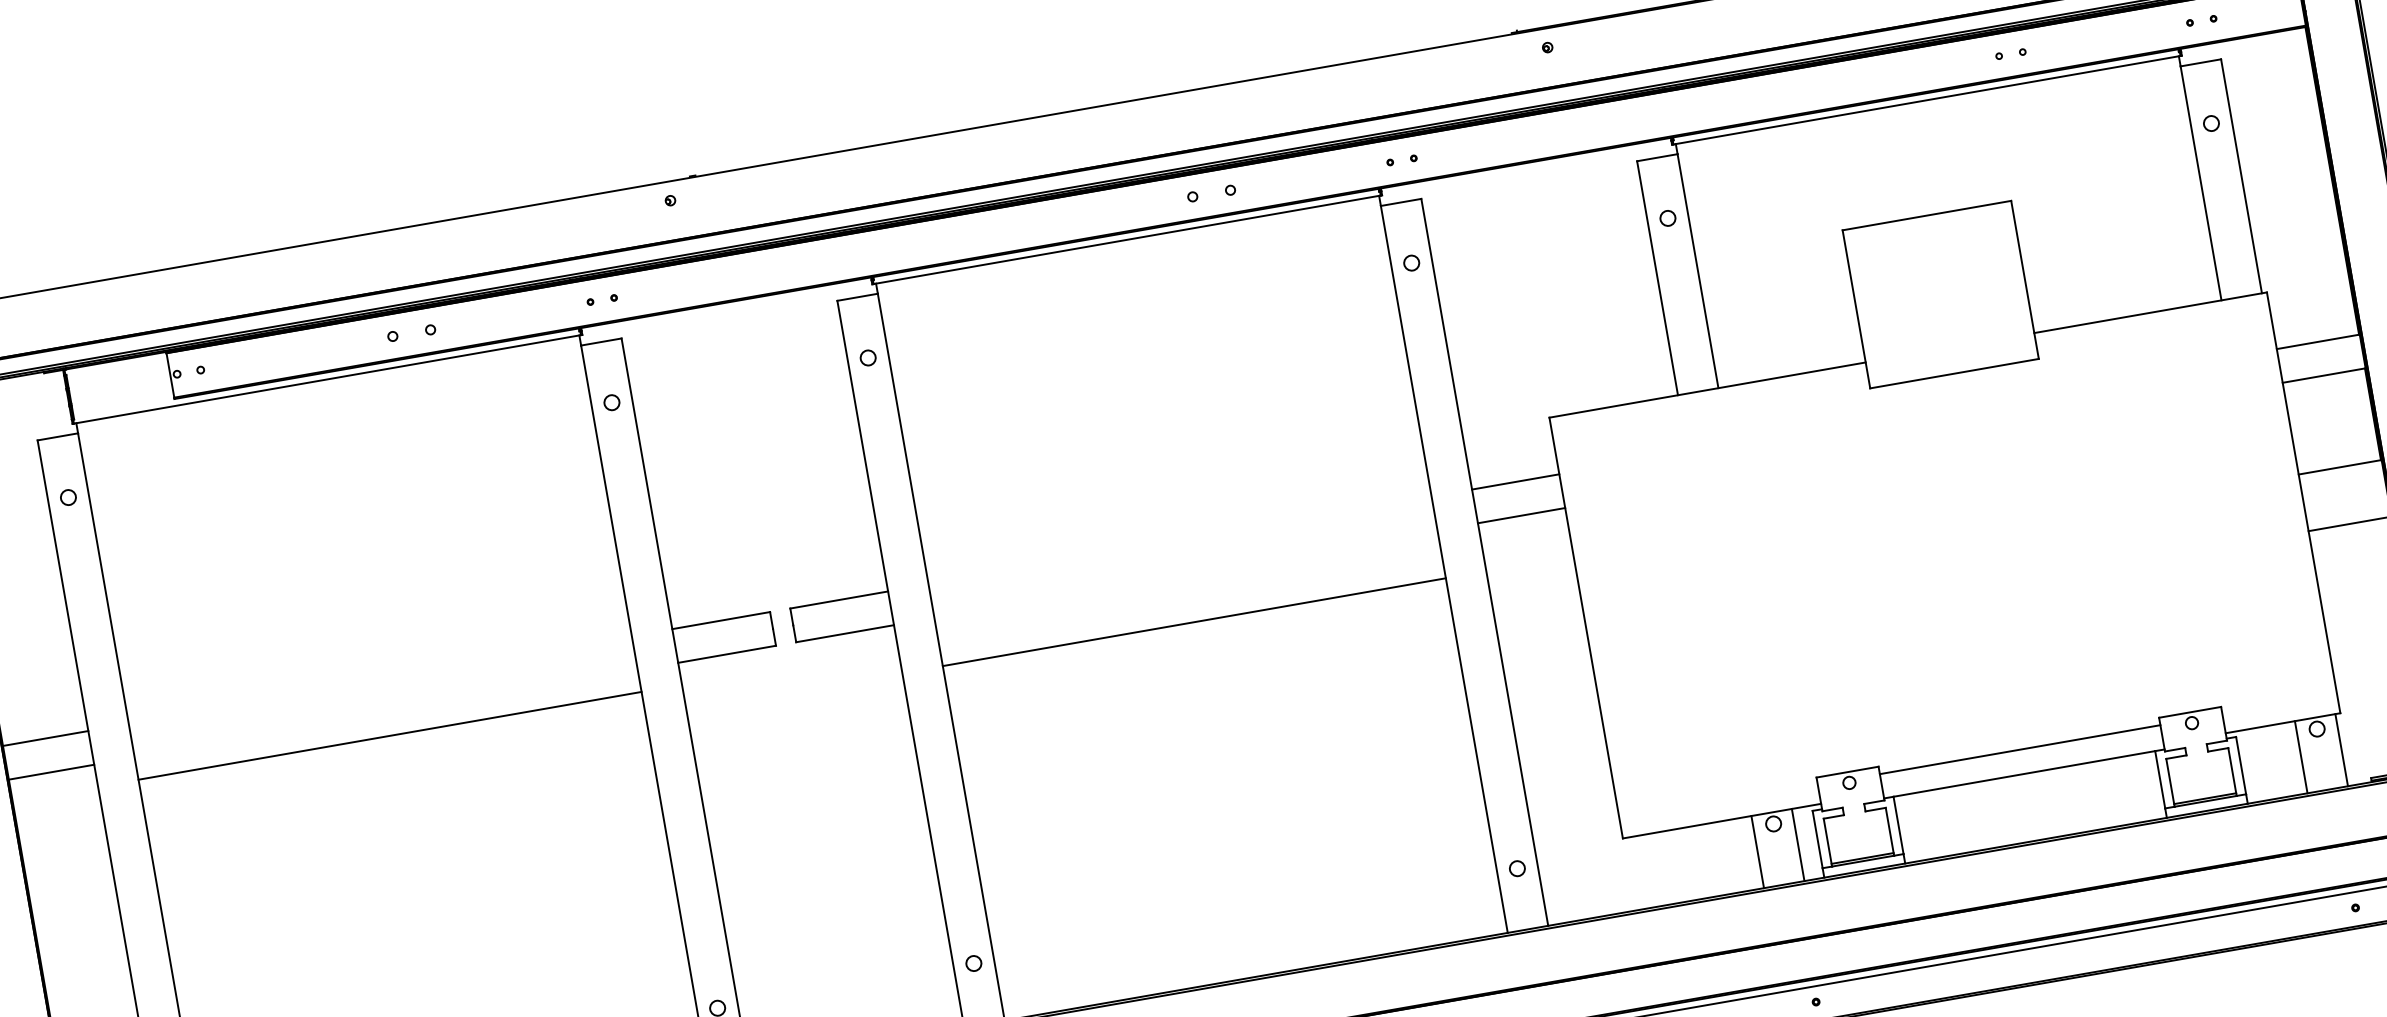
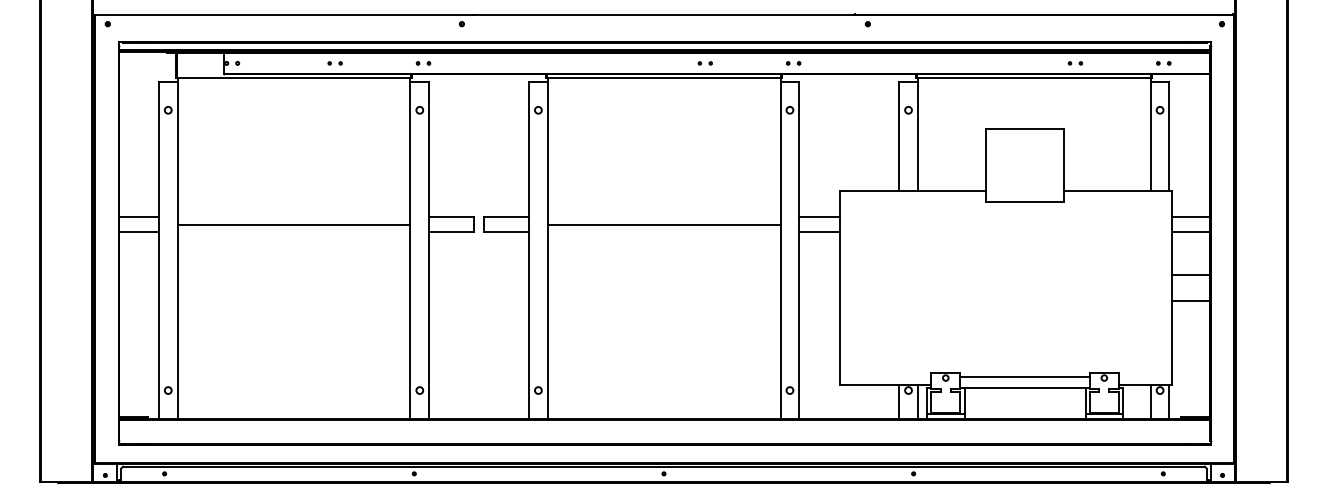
part: (1209, 194) -> (704, 63), size x0.62
part: (409, 333) -> (334, 63), size x0.62
line: (1192, 622) -> (663, 224), moved
line: (388, 735) -> (293, 224), moved

